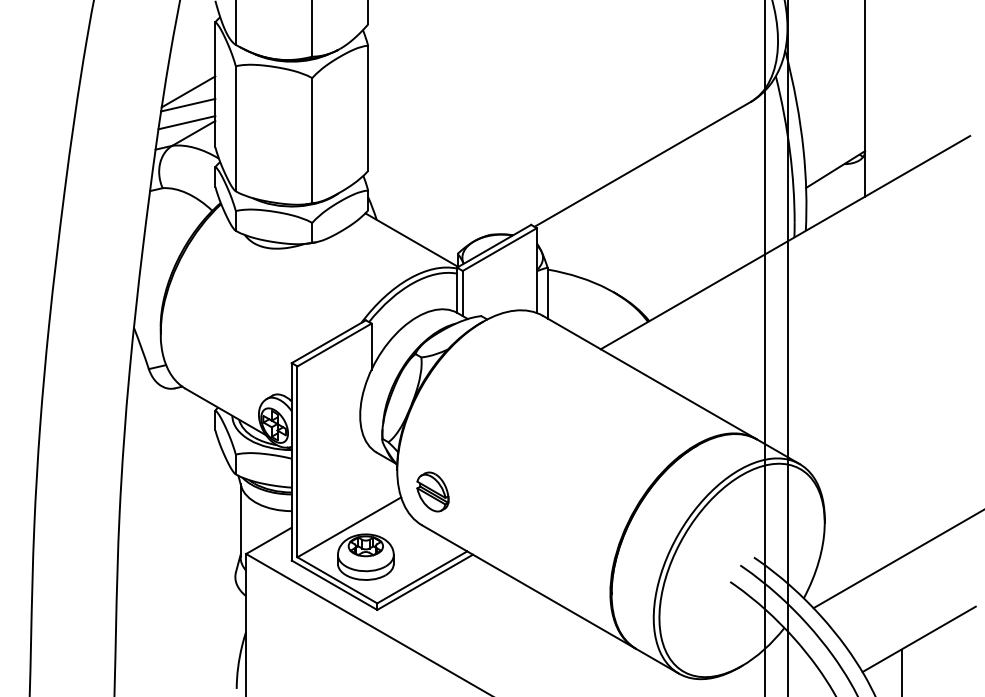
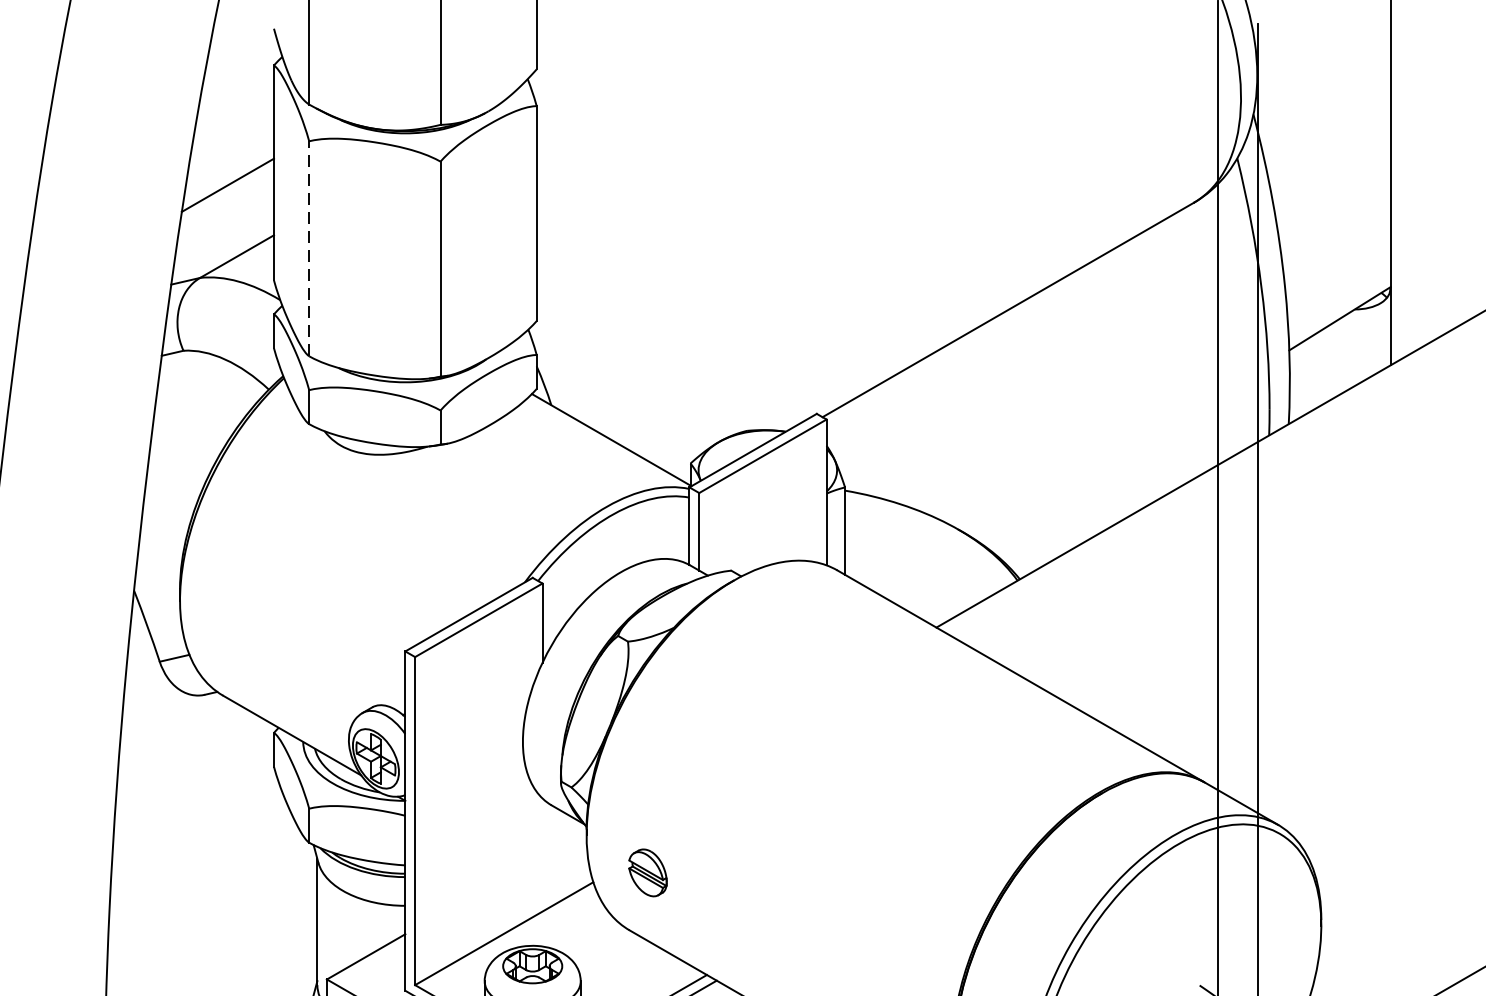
line: (188, 104) -> (227, 206), removed
line: (186, 122) -> (224, 237), removed
line: (235, 128) -> (308, 248), solid -> dashed
part: (432, 491) -> (647, 872), size x0.7

